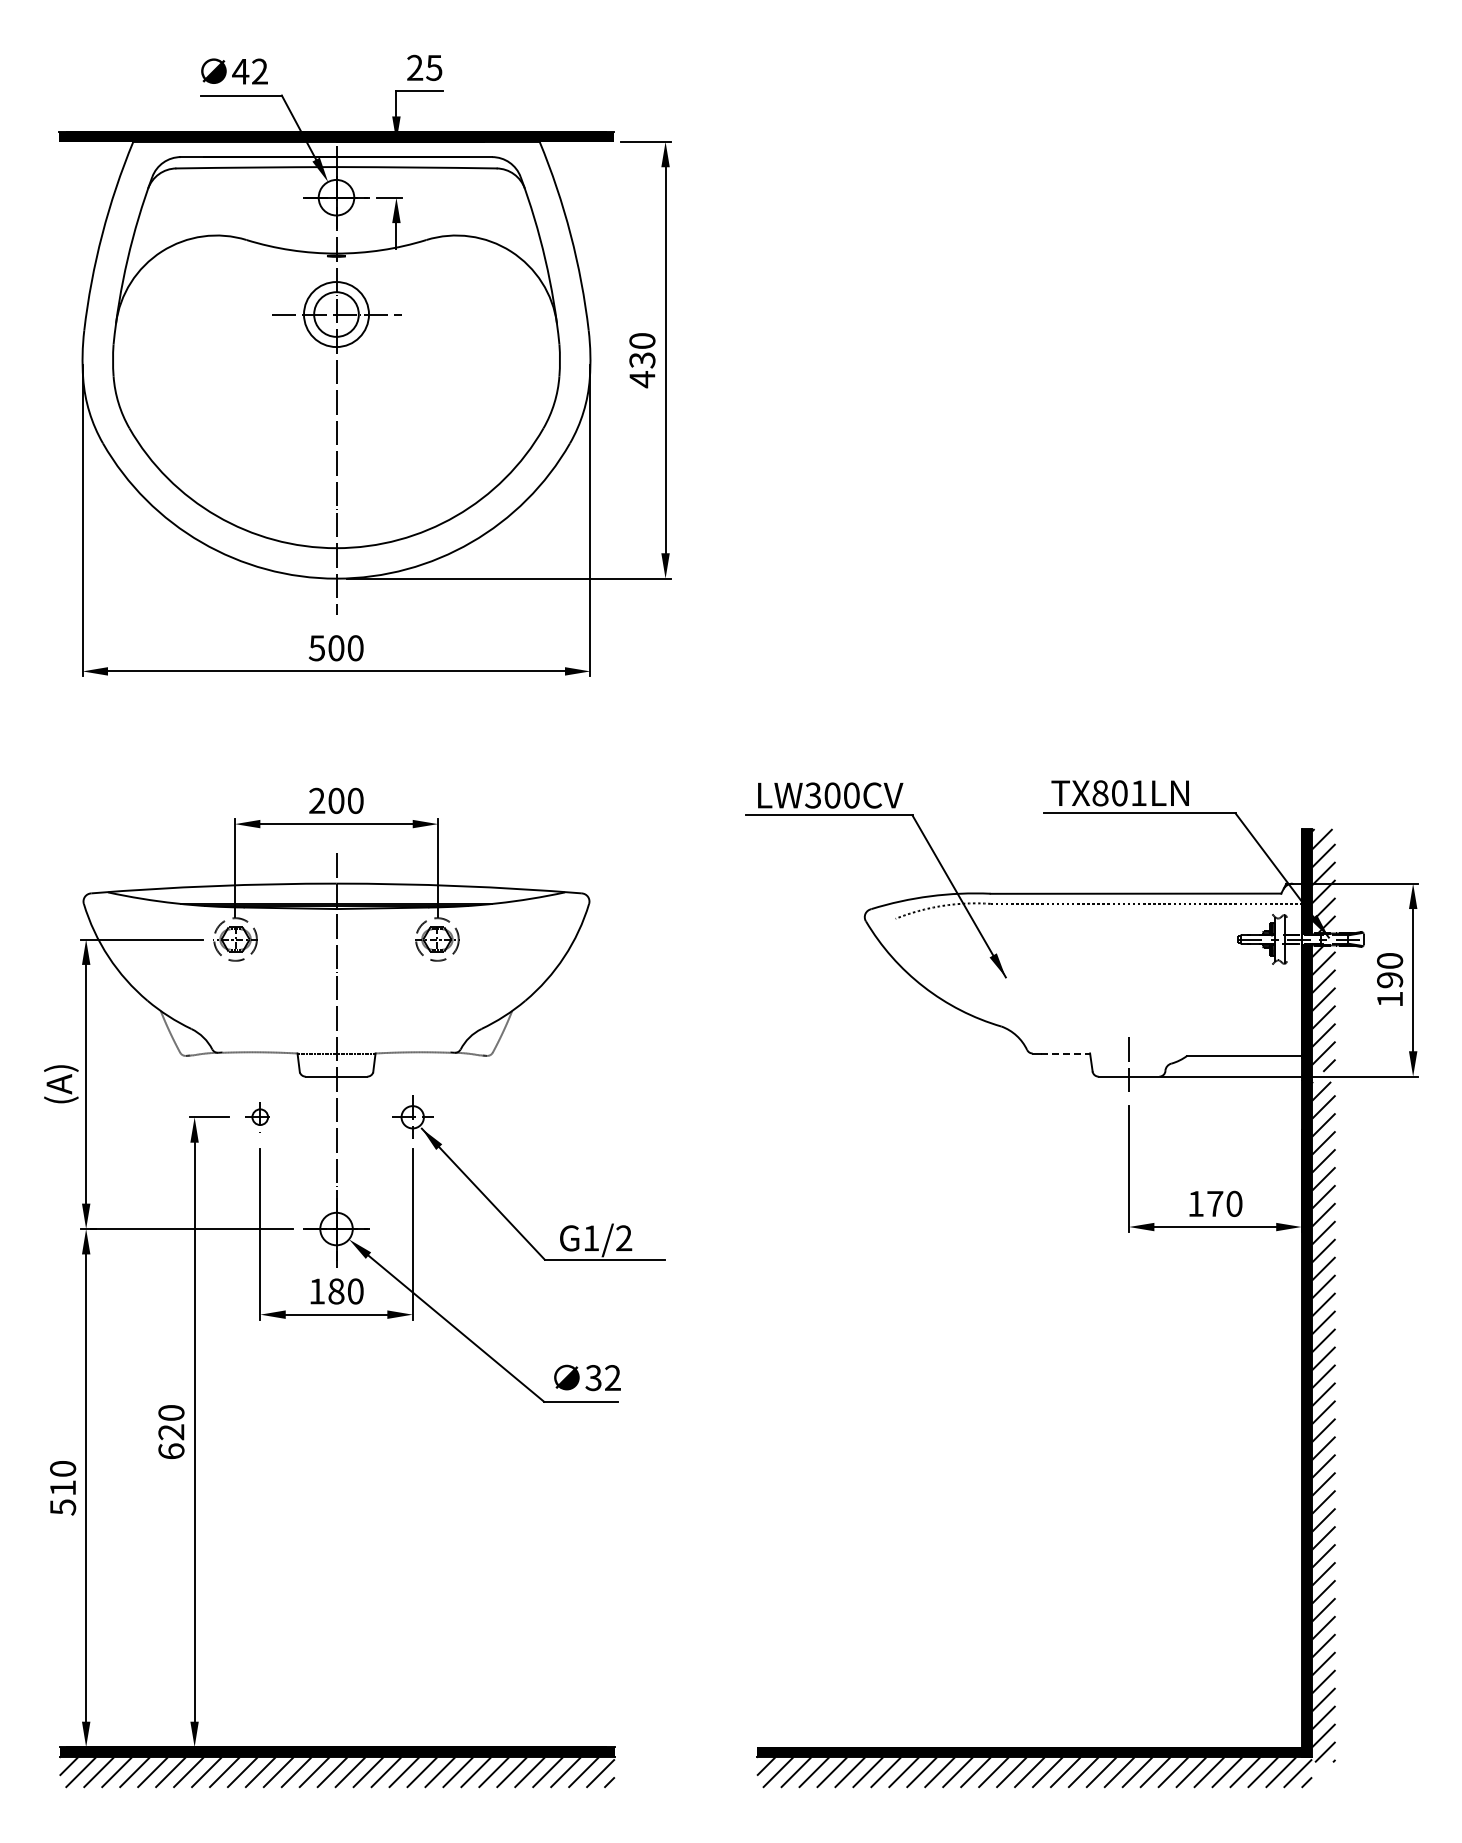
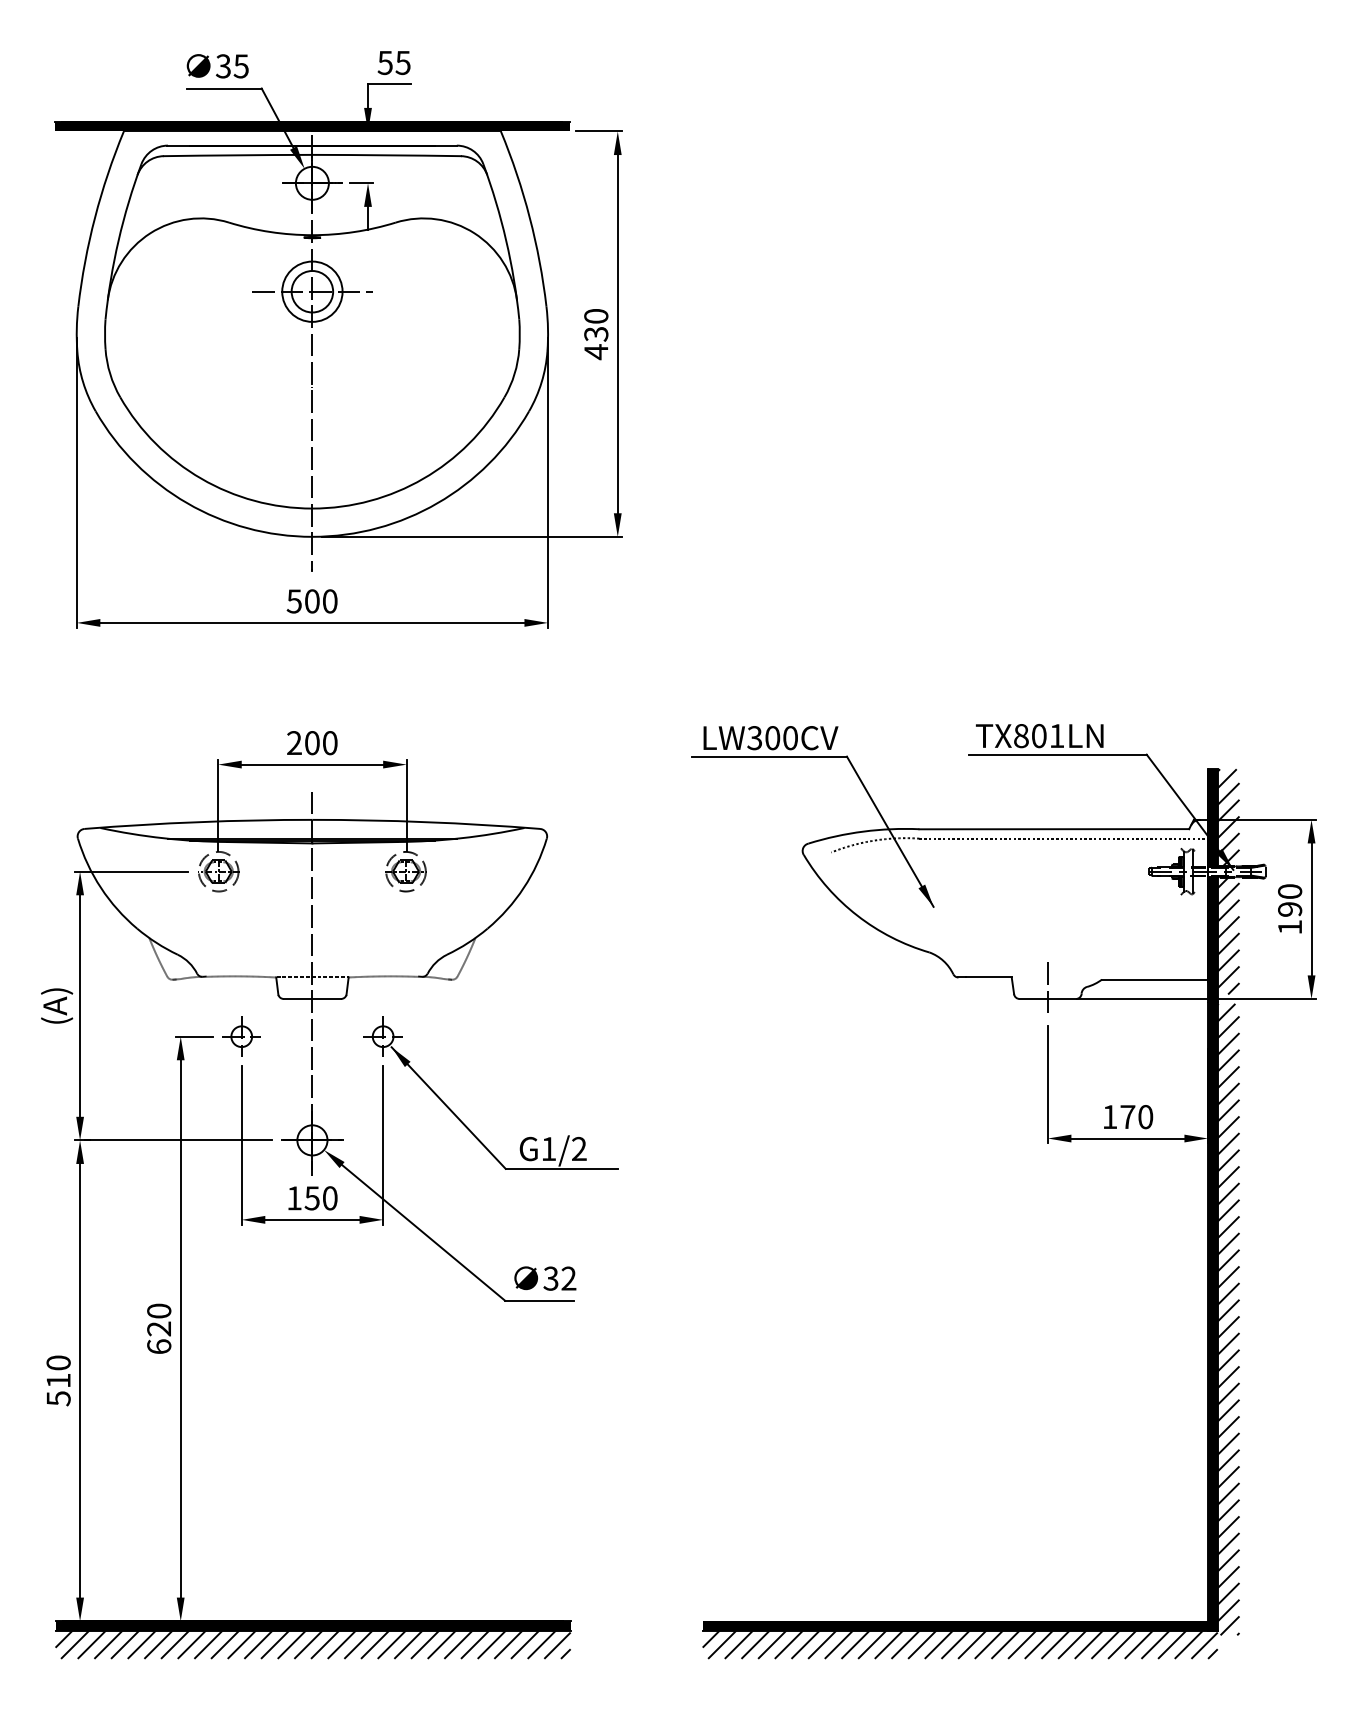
text: (414, 67) -> (384, 62), 25 -> 55
text: (249, 71) -> (231, 66), 42 -> 35
line: (1065, 1053) -> (988, 977), dashed -> solid
part: (259, 1116) -> (240, 1035), size x1.43
text: (336, 1291) -> (312, 1198), 180 -> 150

